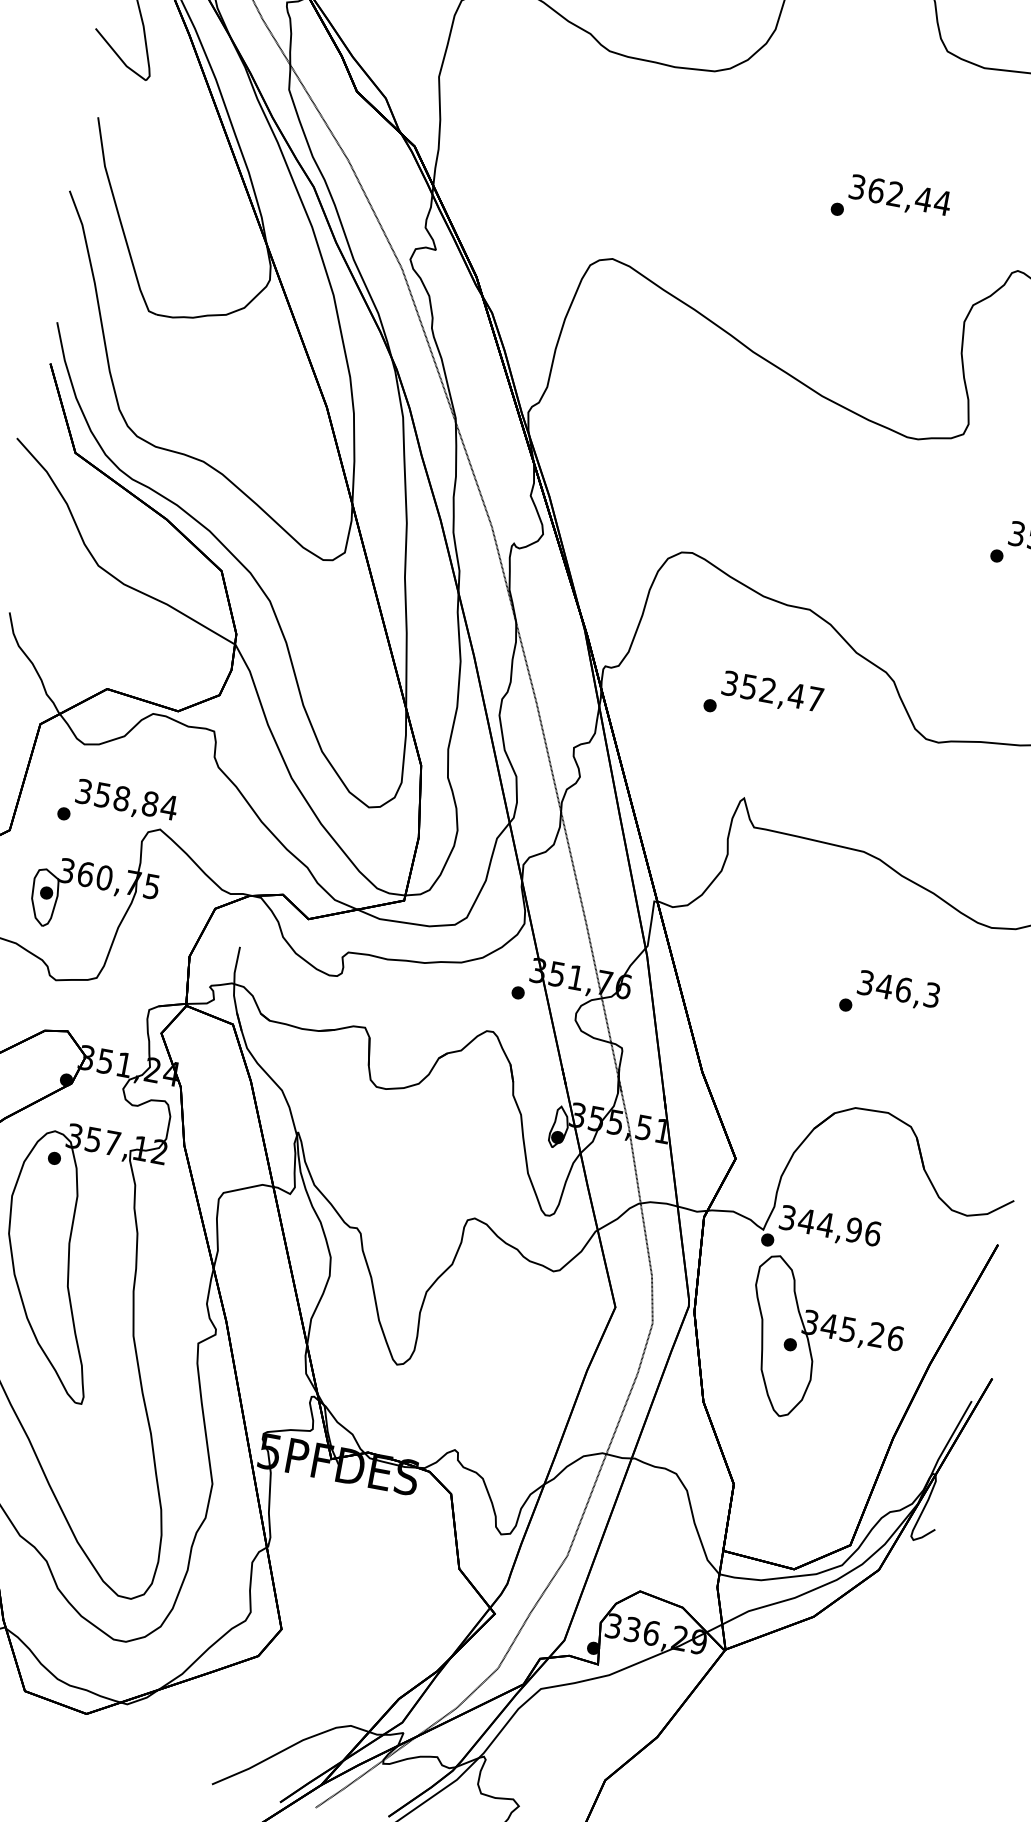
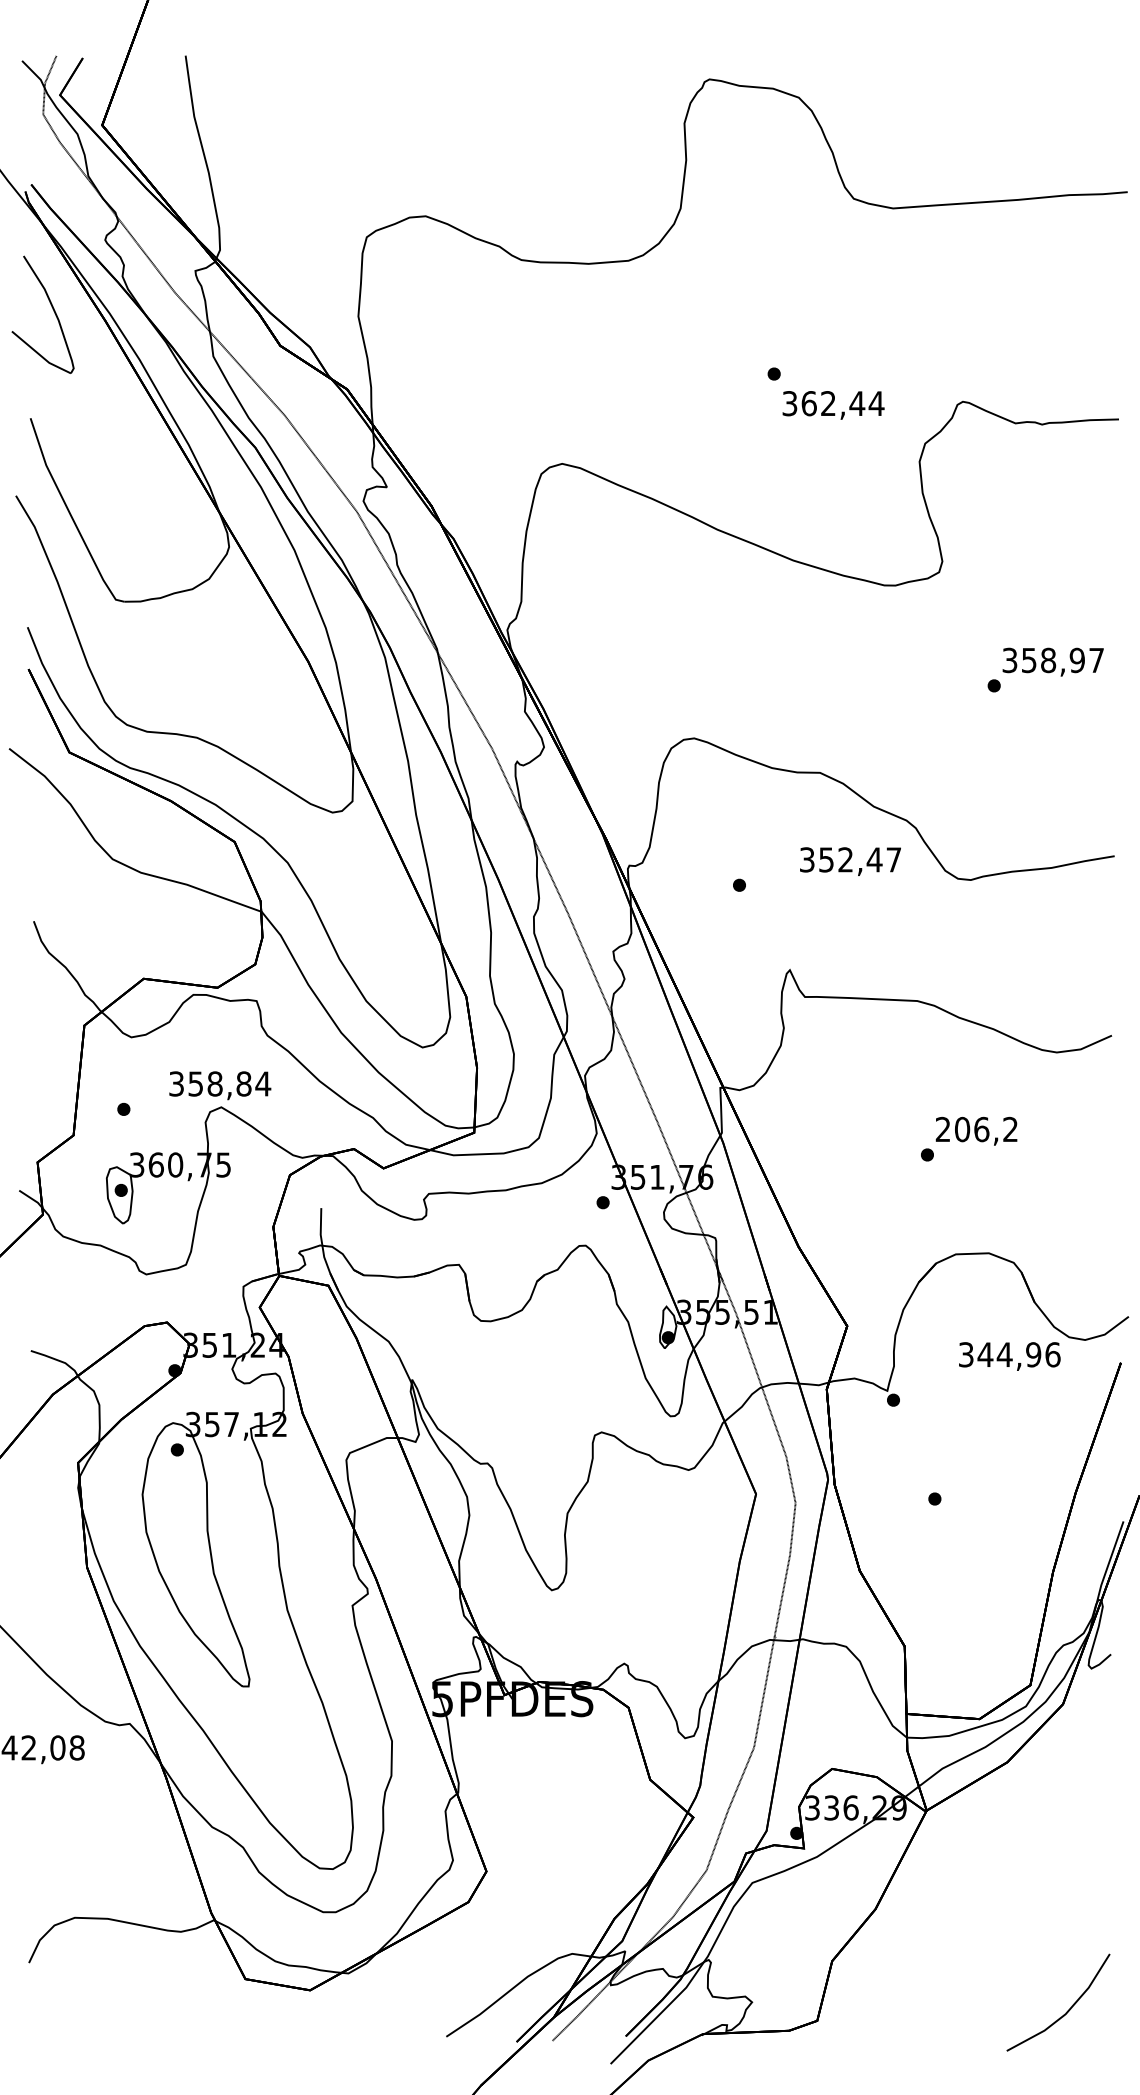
text: (899, 196) -> (833, 405), moved
text: (772, 693) -> (850, 861), moved
text: (126, 801) -> (220, 1085), moved
text: (898, 988) -> (976, 1129), 346,3 -> 206,2
text: (830, 1227) -> (1009, 1356), moved
part: (828, 1338) -> (971, 1485), removed

